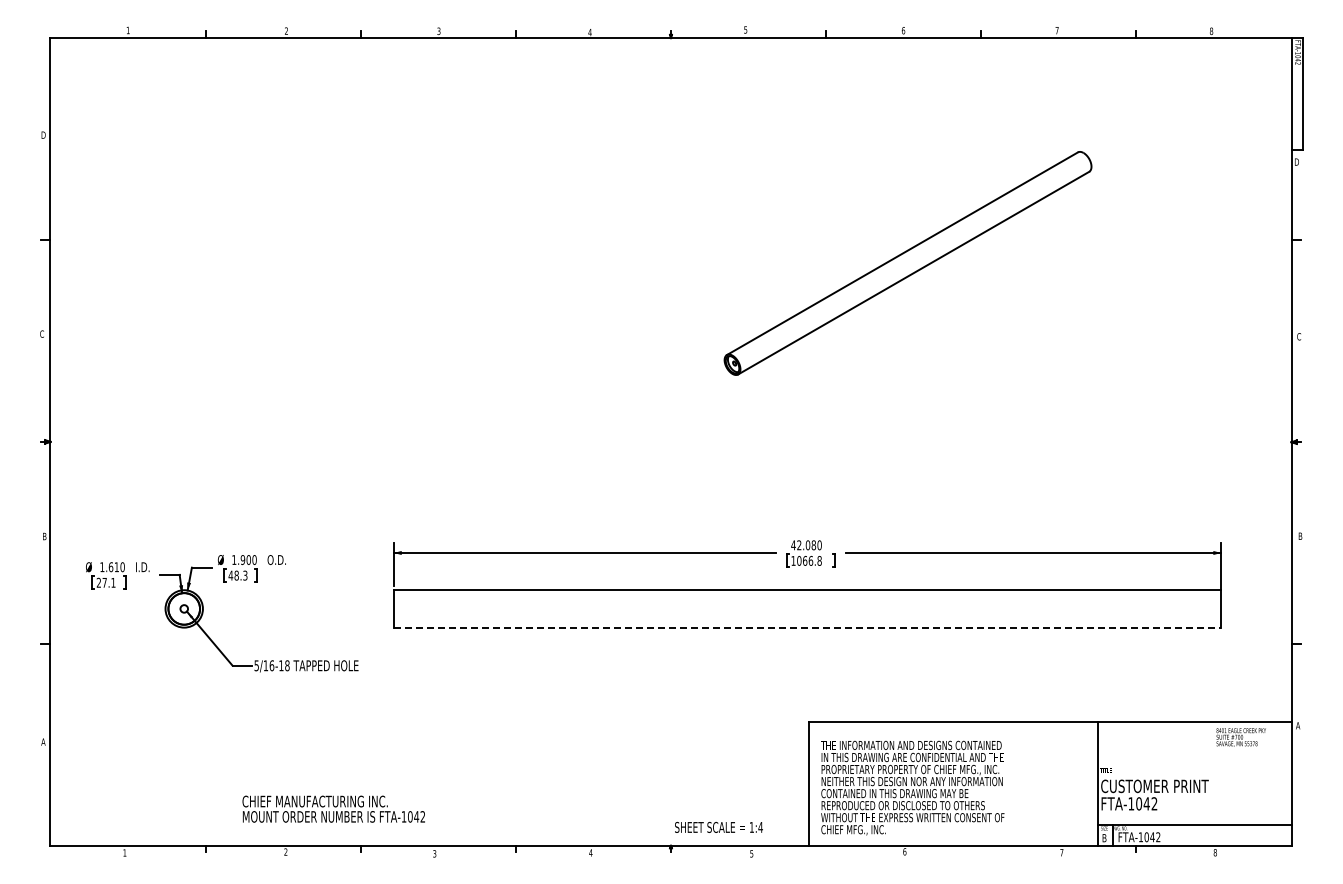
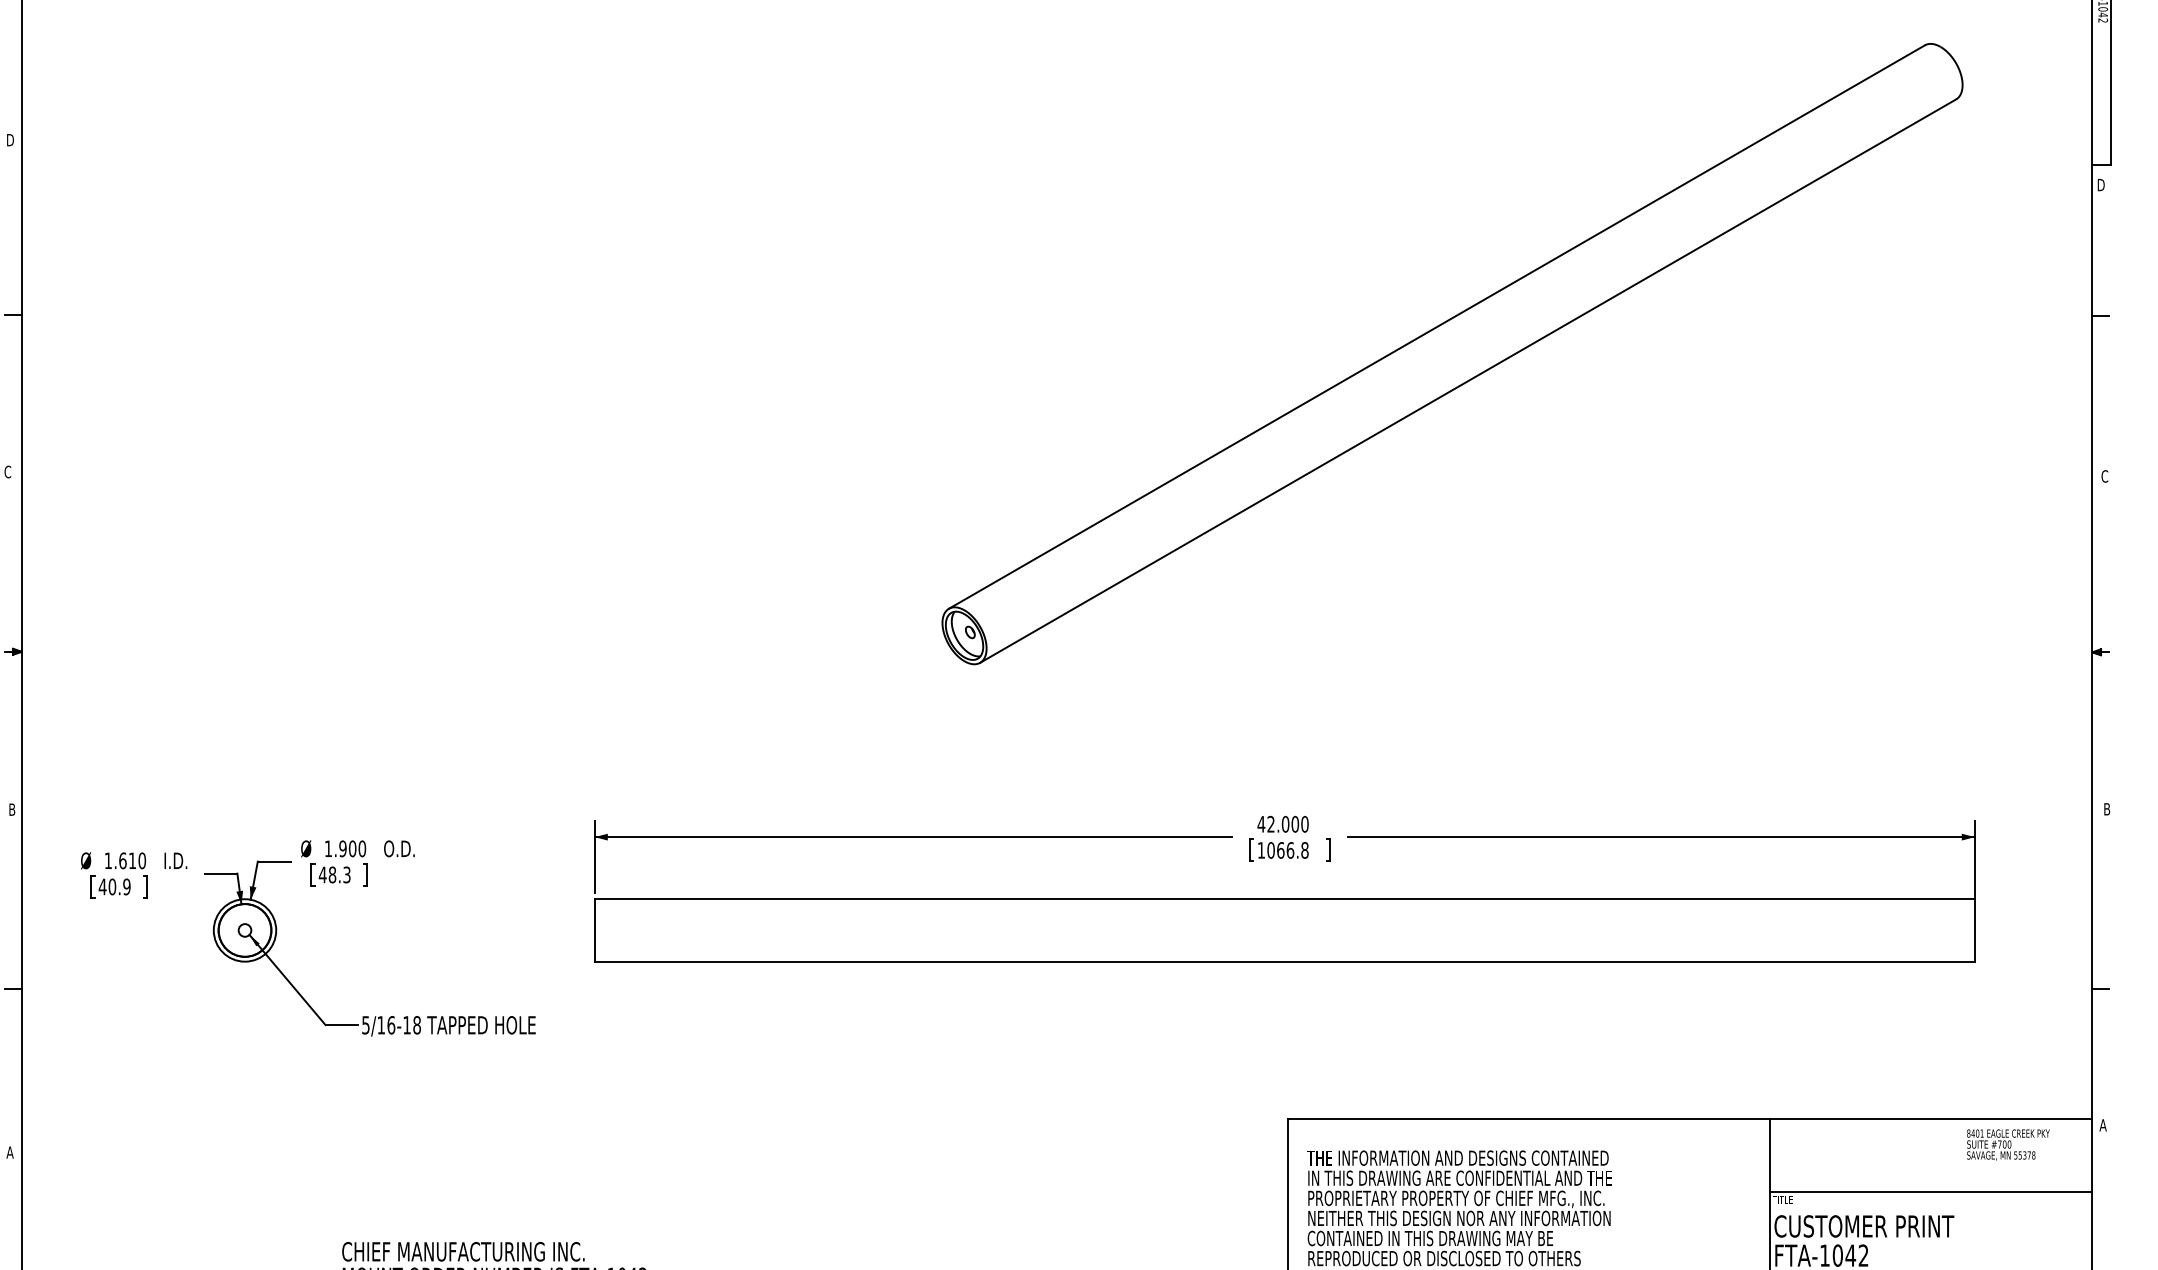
part: (907, 263) -> (1451, 354), size x1.67
text: (813, 544) -> (1294, 822), 42.080 -> 42.000
text: (105, 582) -> (113, 886), 27.1 -> 40.9
line: (807, 627) -> (1284, 961), dashed -> solid
line: (1194, 765) -> (1930, 1191), added

